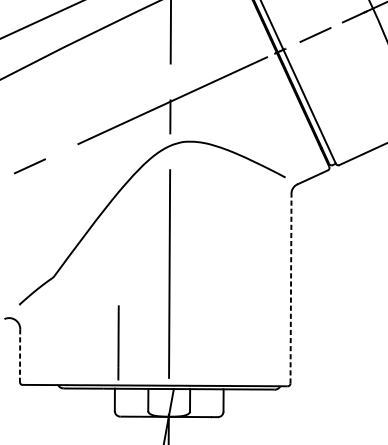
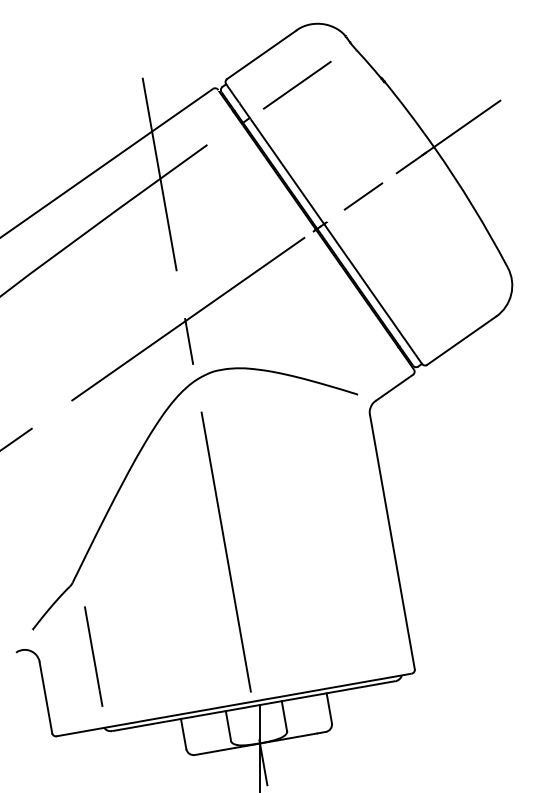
line: (291, 288) -> (392, 542), dashed -> solid
line: (118, 342) -> (93, 656), moved
line: (20, 356) -> (46, 698), dashed -> solid

